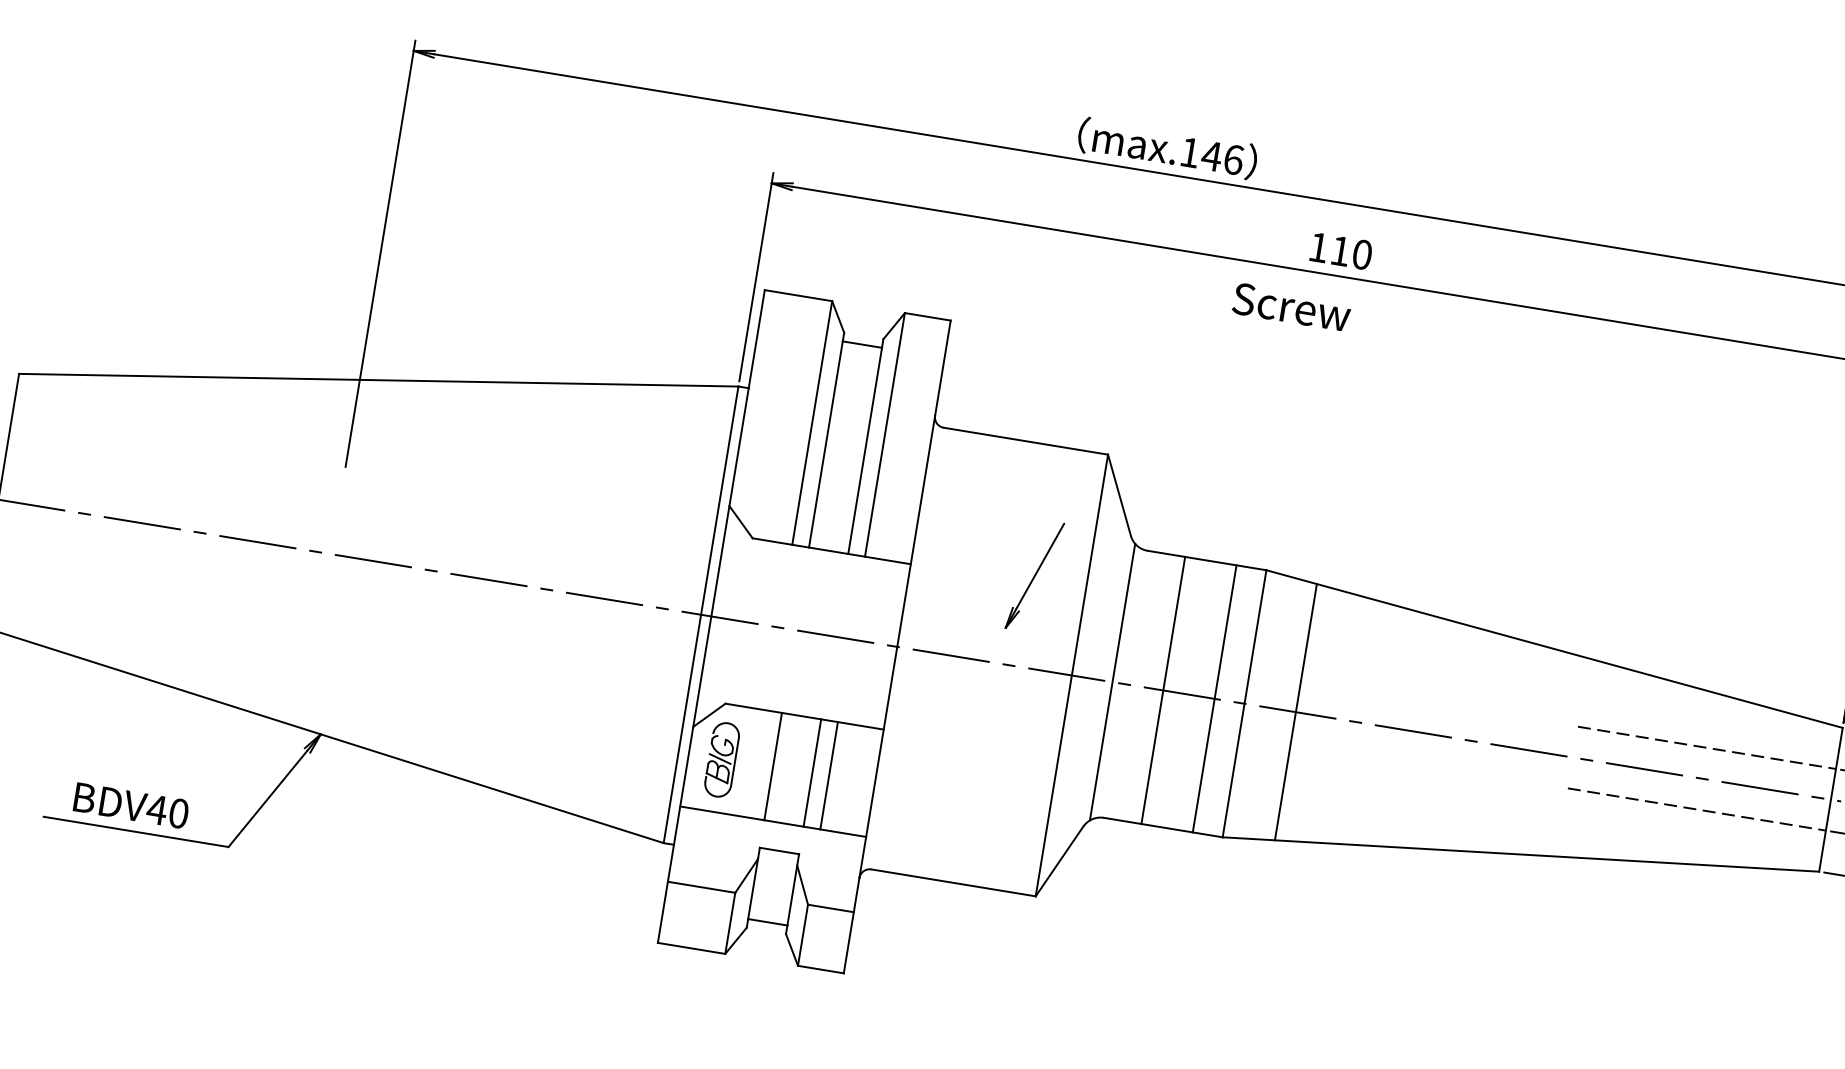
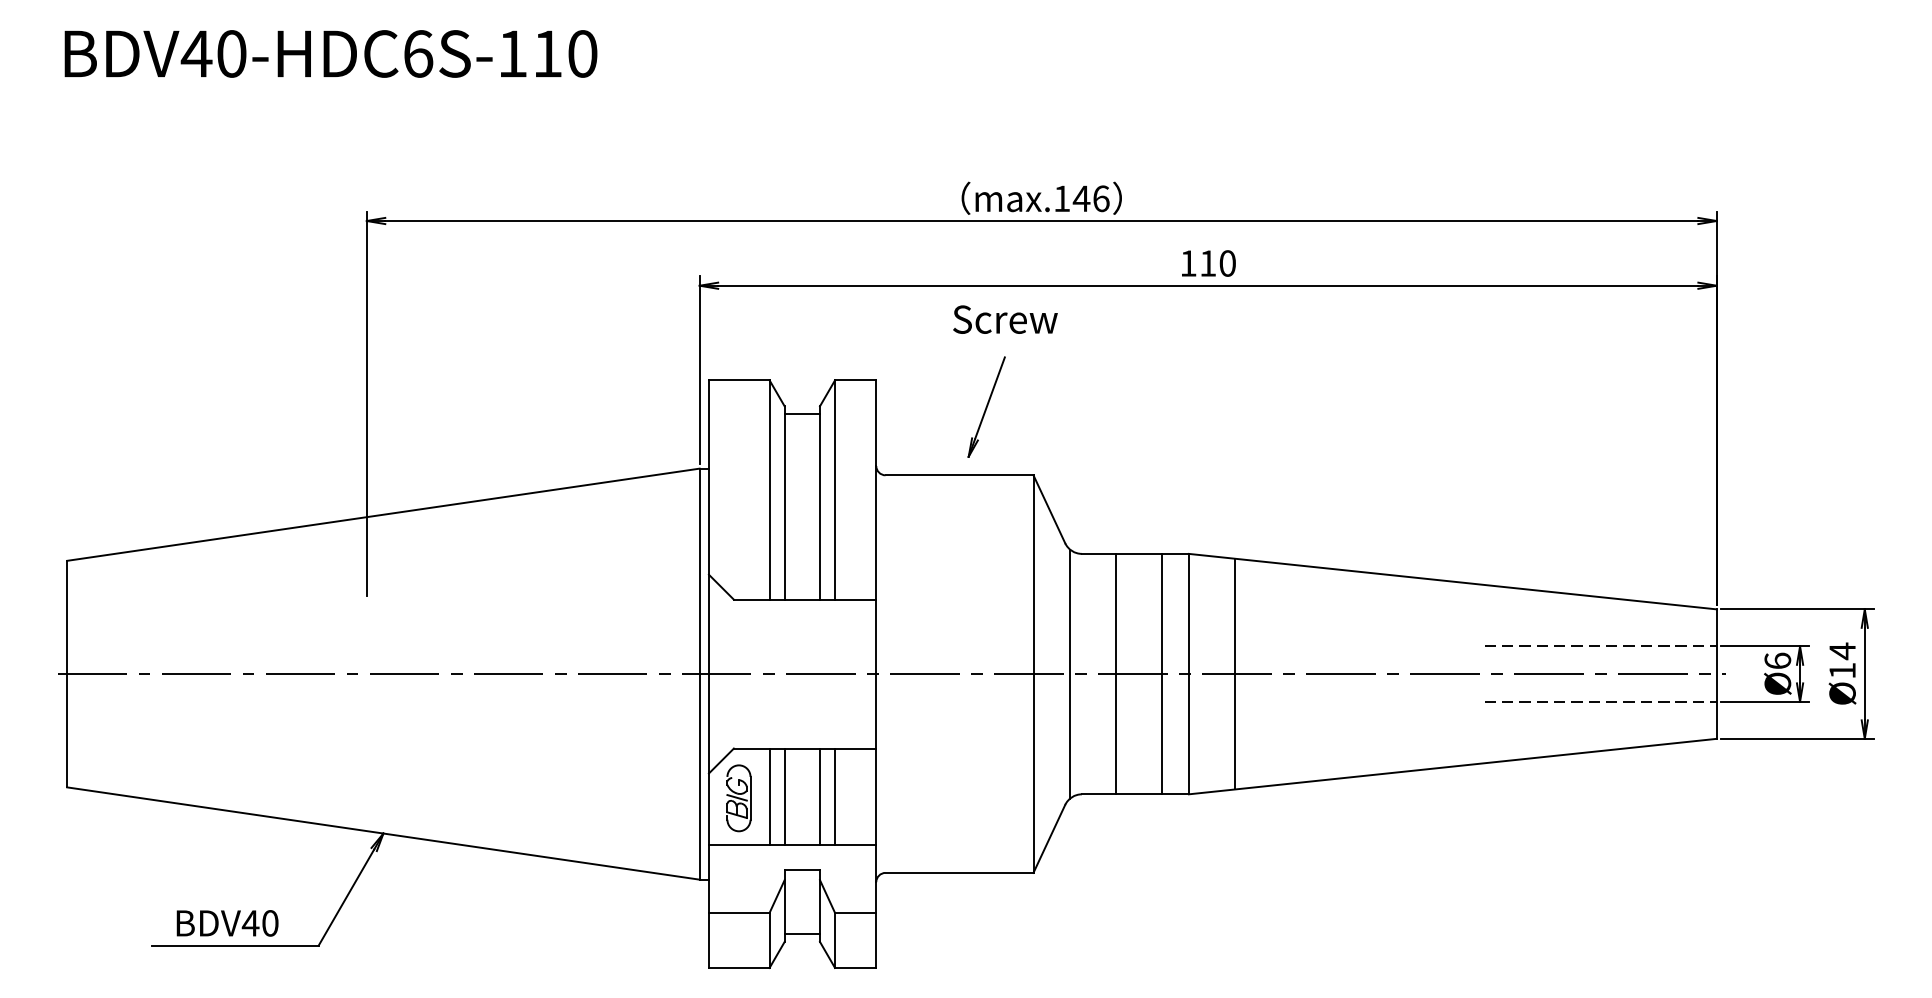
text: (1291, 307) -> (1005, 319), moved
part: (1034, 575) -> (986, 406), moved
line: (756, 763) -> (769, 796), added

